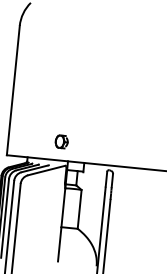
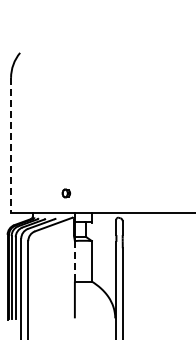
line: (13, 90) -> (11, 145), solid -> dashed
part: (61, 142) -> (66, 193), size x0.6
line: (63, 207) -> (74, 261), solid -> dashed

